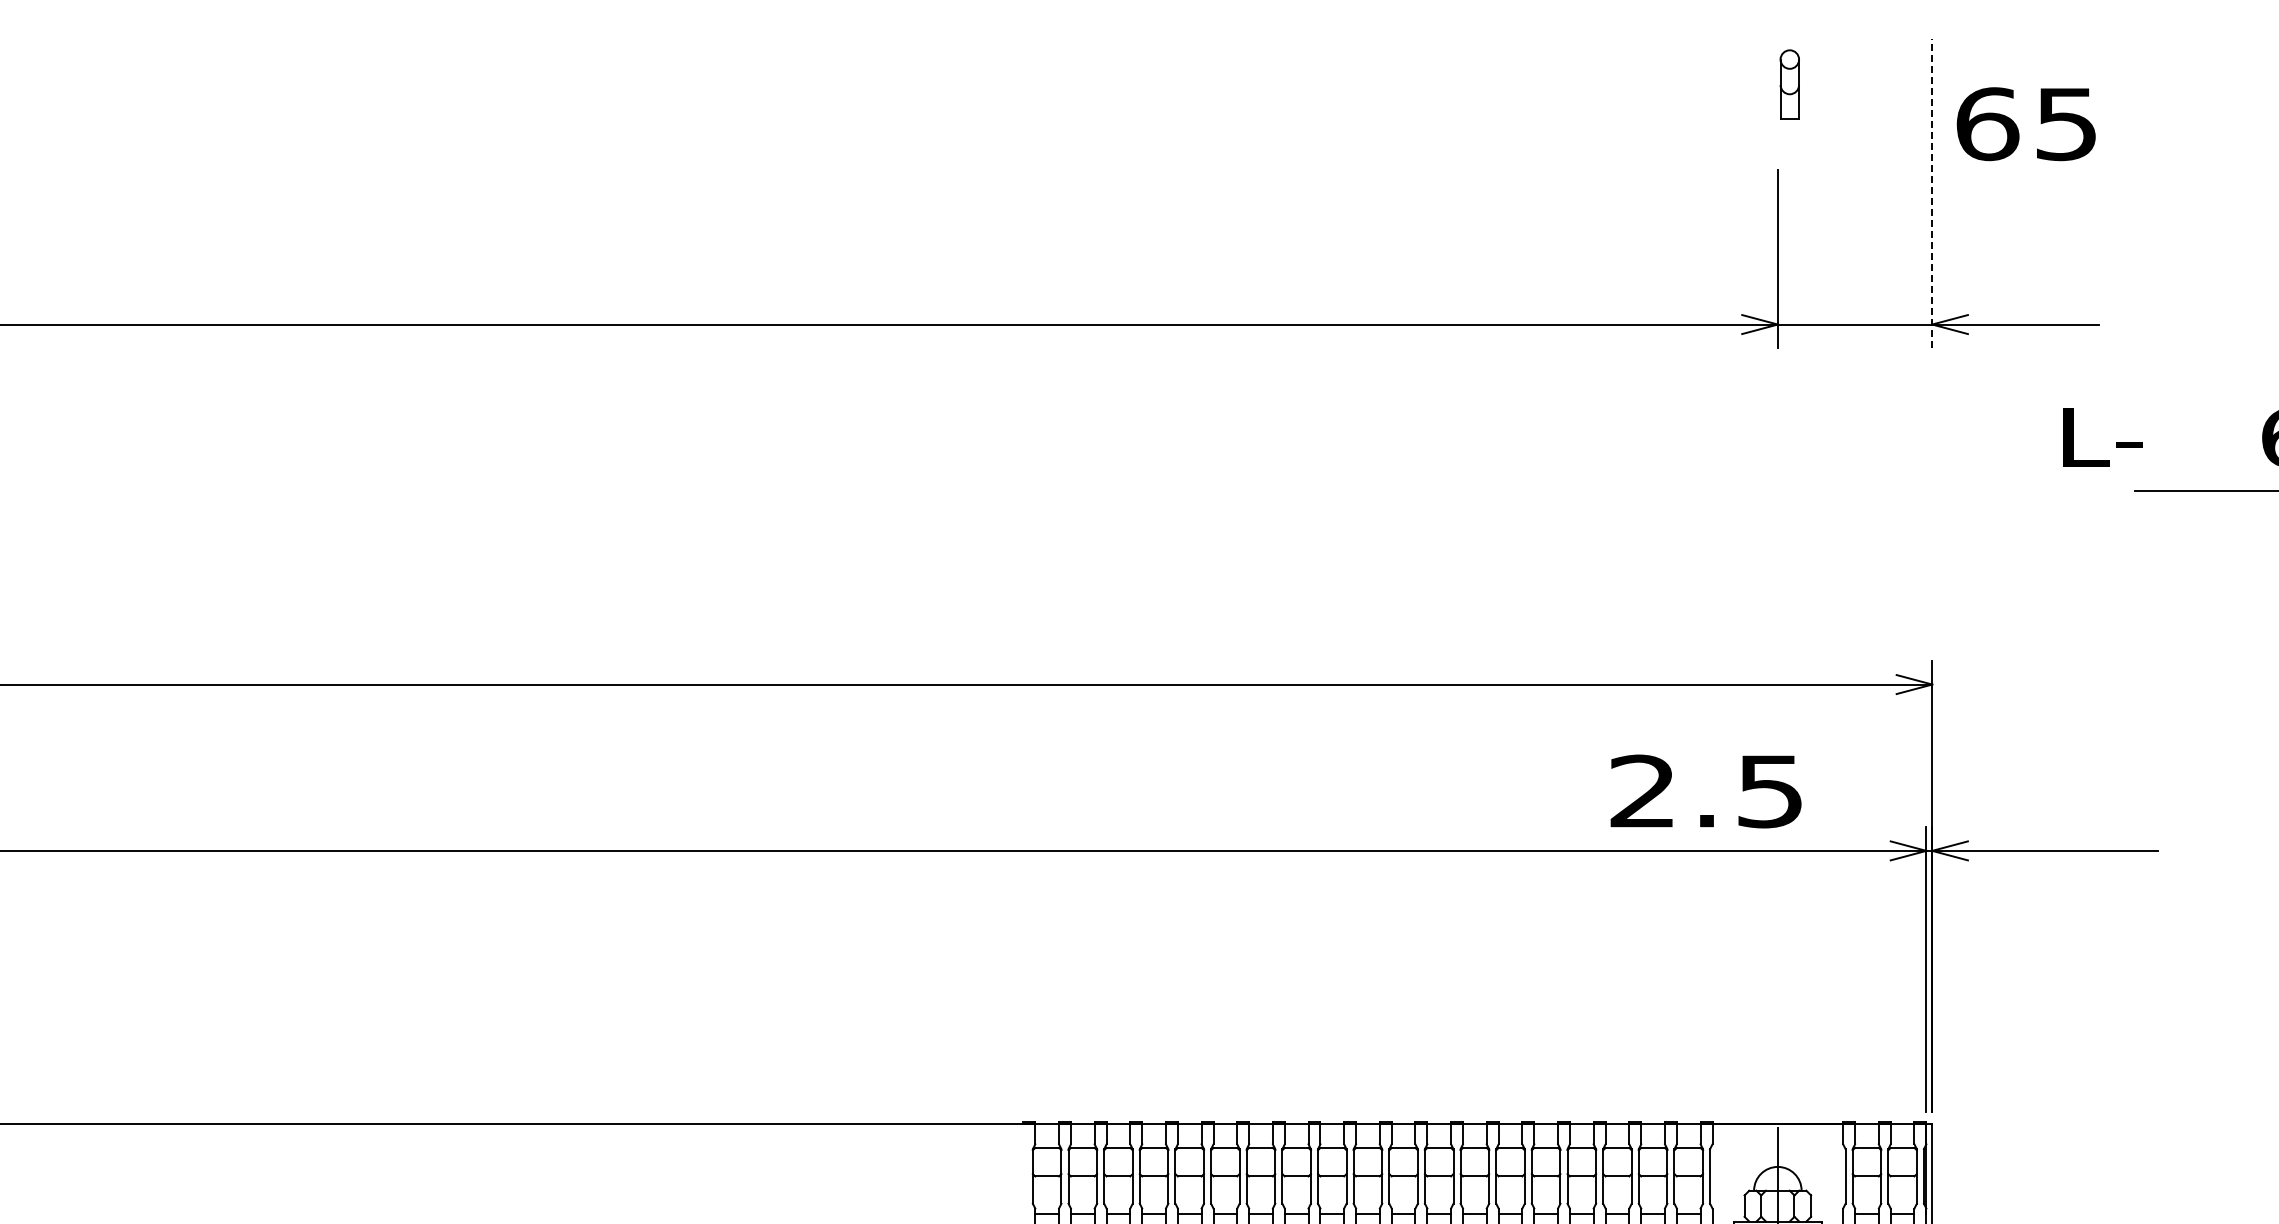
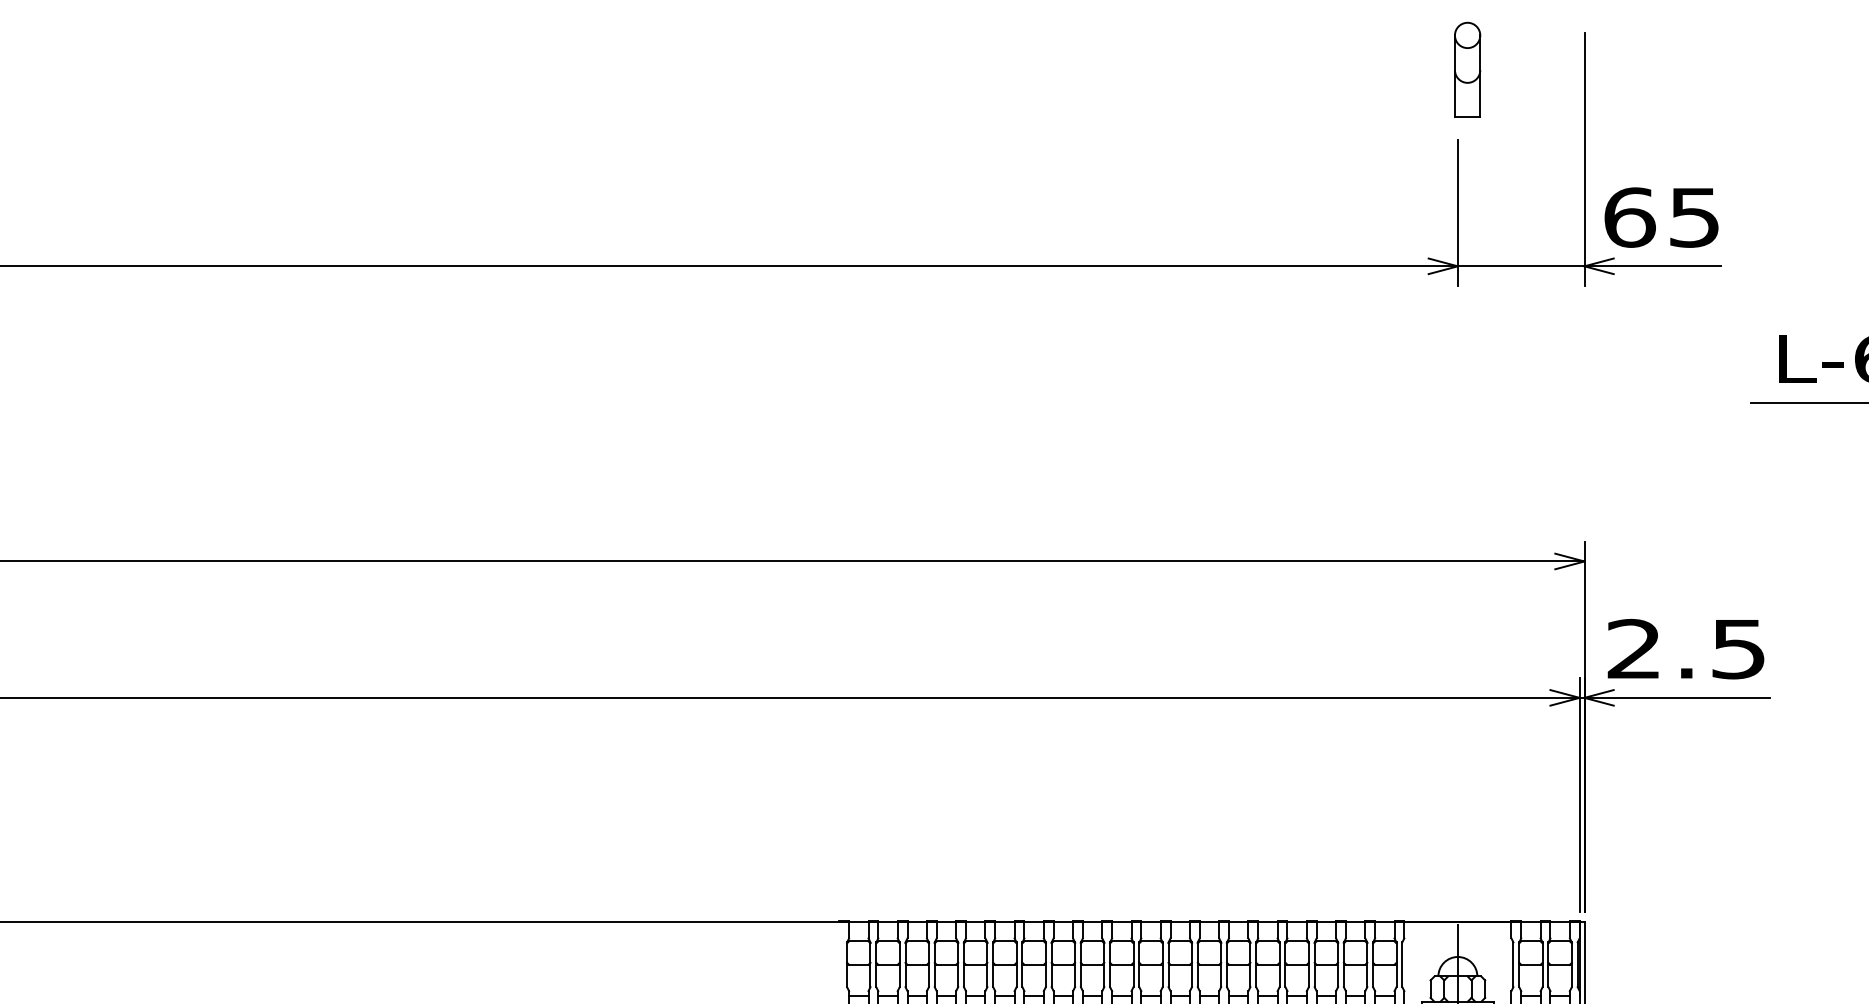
part: (1789, 84) -> (1467, 69), size x1.67
text: (2025, 124) -> (1660, 217), moved
line: (1932, 193) -> (1584, 158), dashed -> solid
text: (2102, 437) -> (1810, 358), moved
text: (1705, 791) -> (1685, 649), moved

